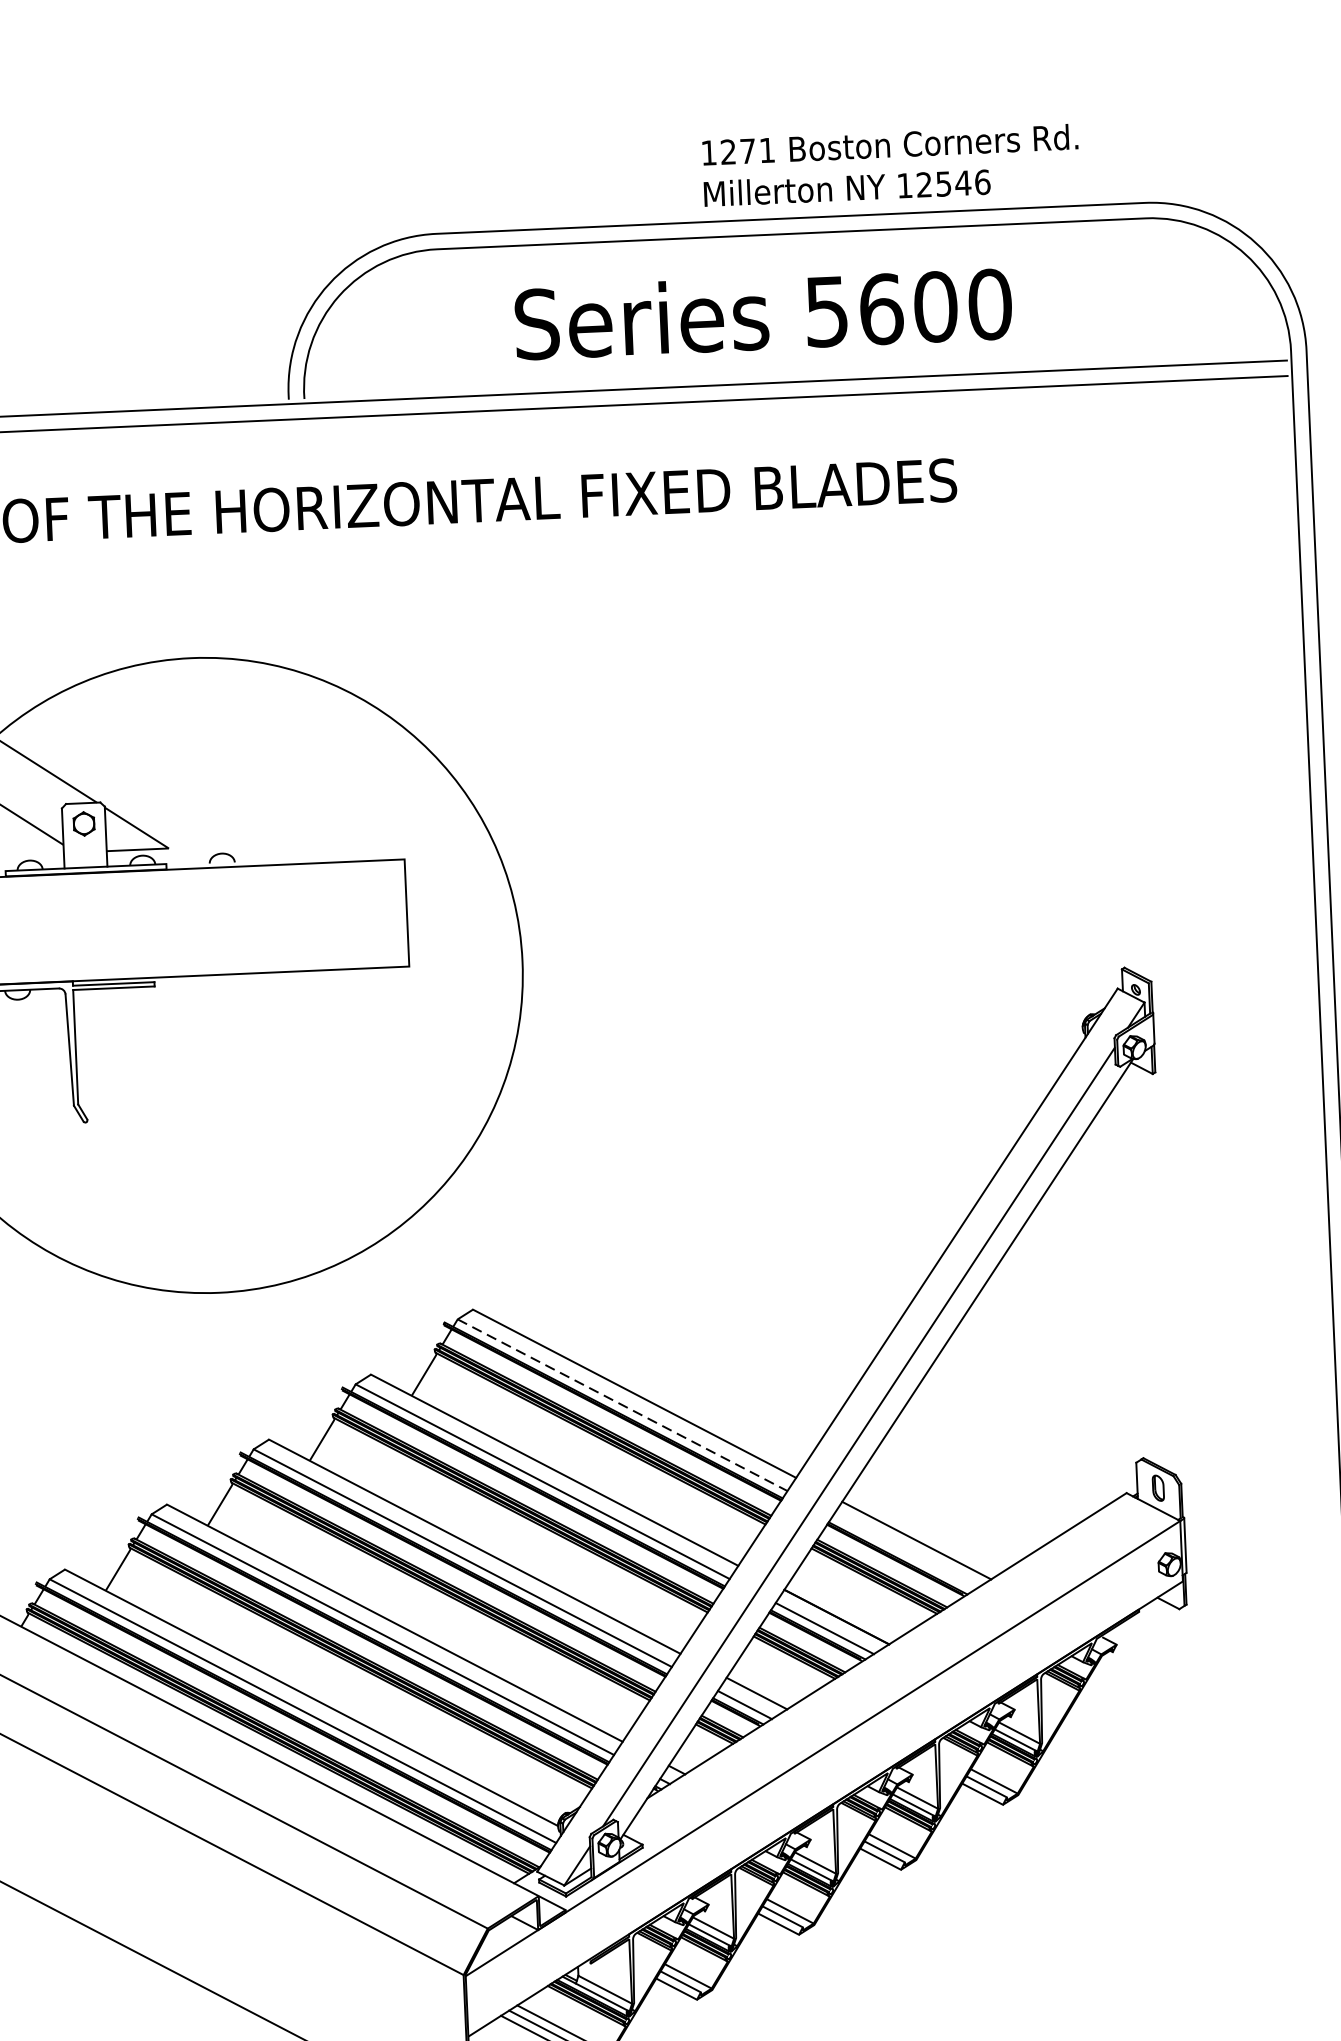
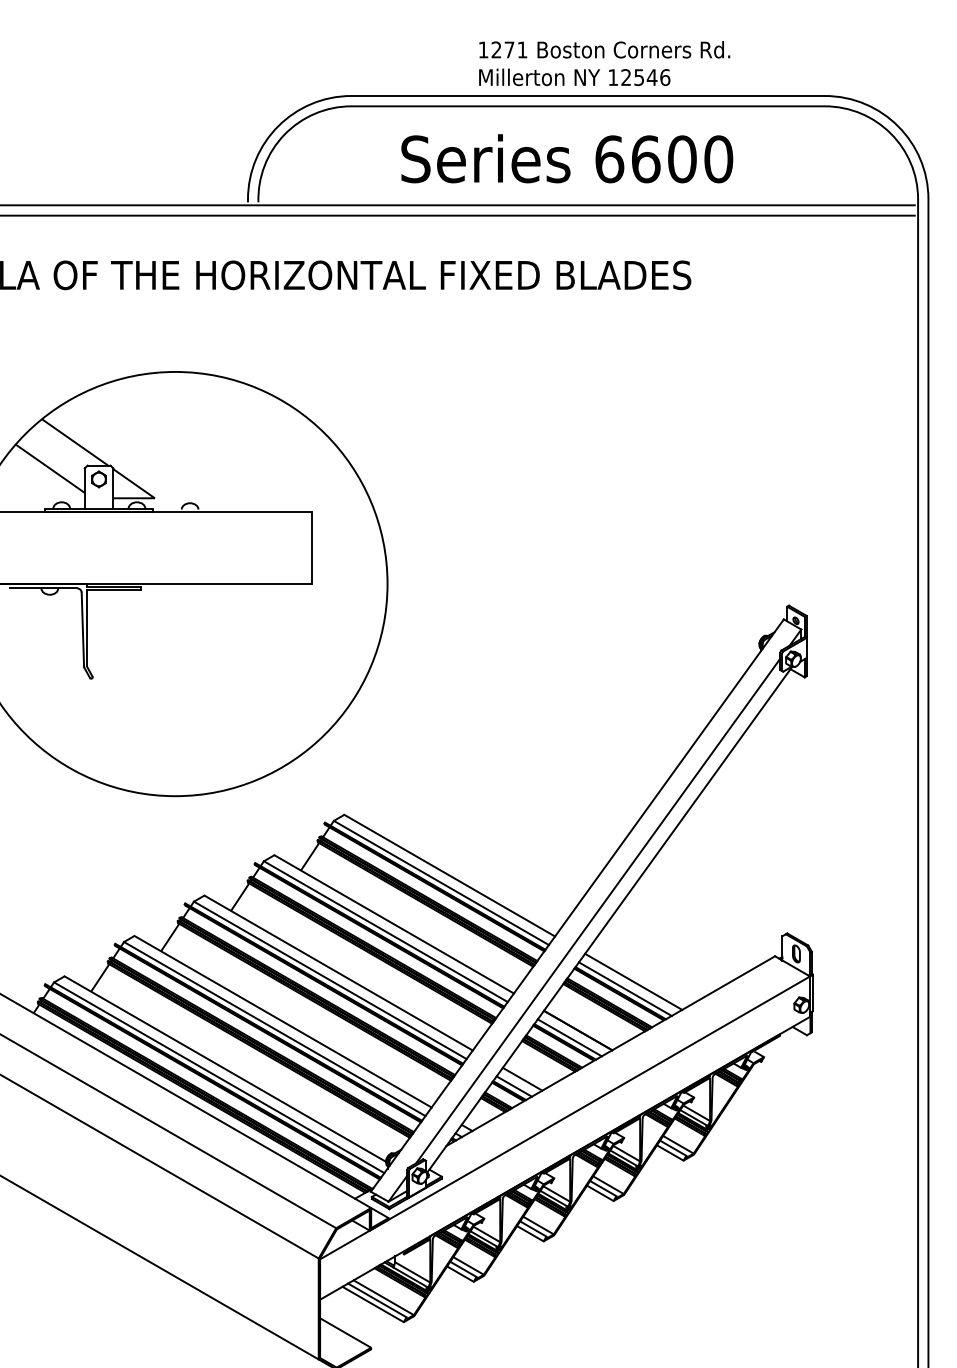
text: (890, 165) -> (604, 63), moved
text: (826, 311) -> (609, 159), 5600 -> 6600
line: (622, 1406) -> (441, 883), dashed -> solid
line: (903, 1552) -> (624, 989), added

